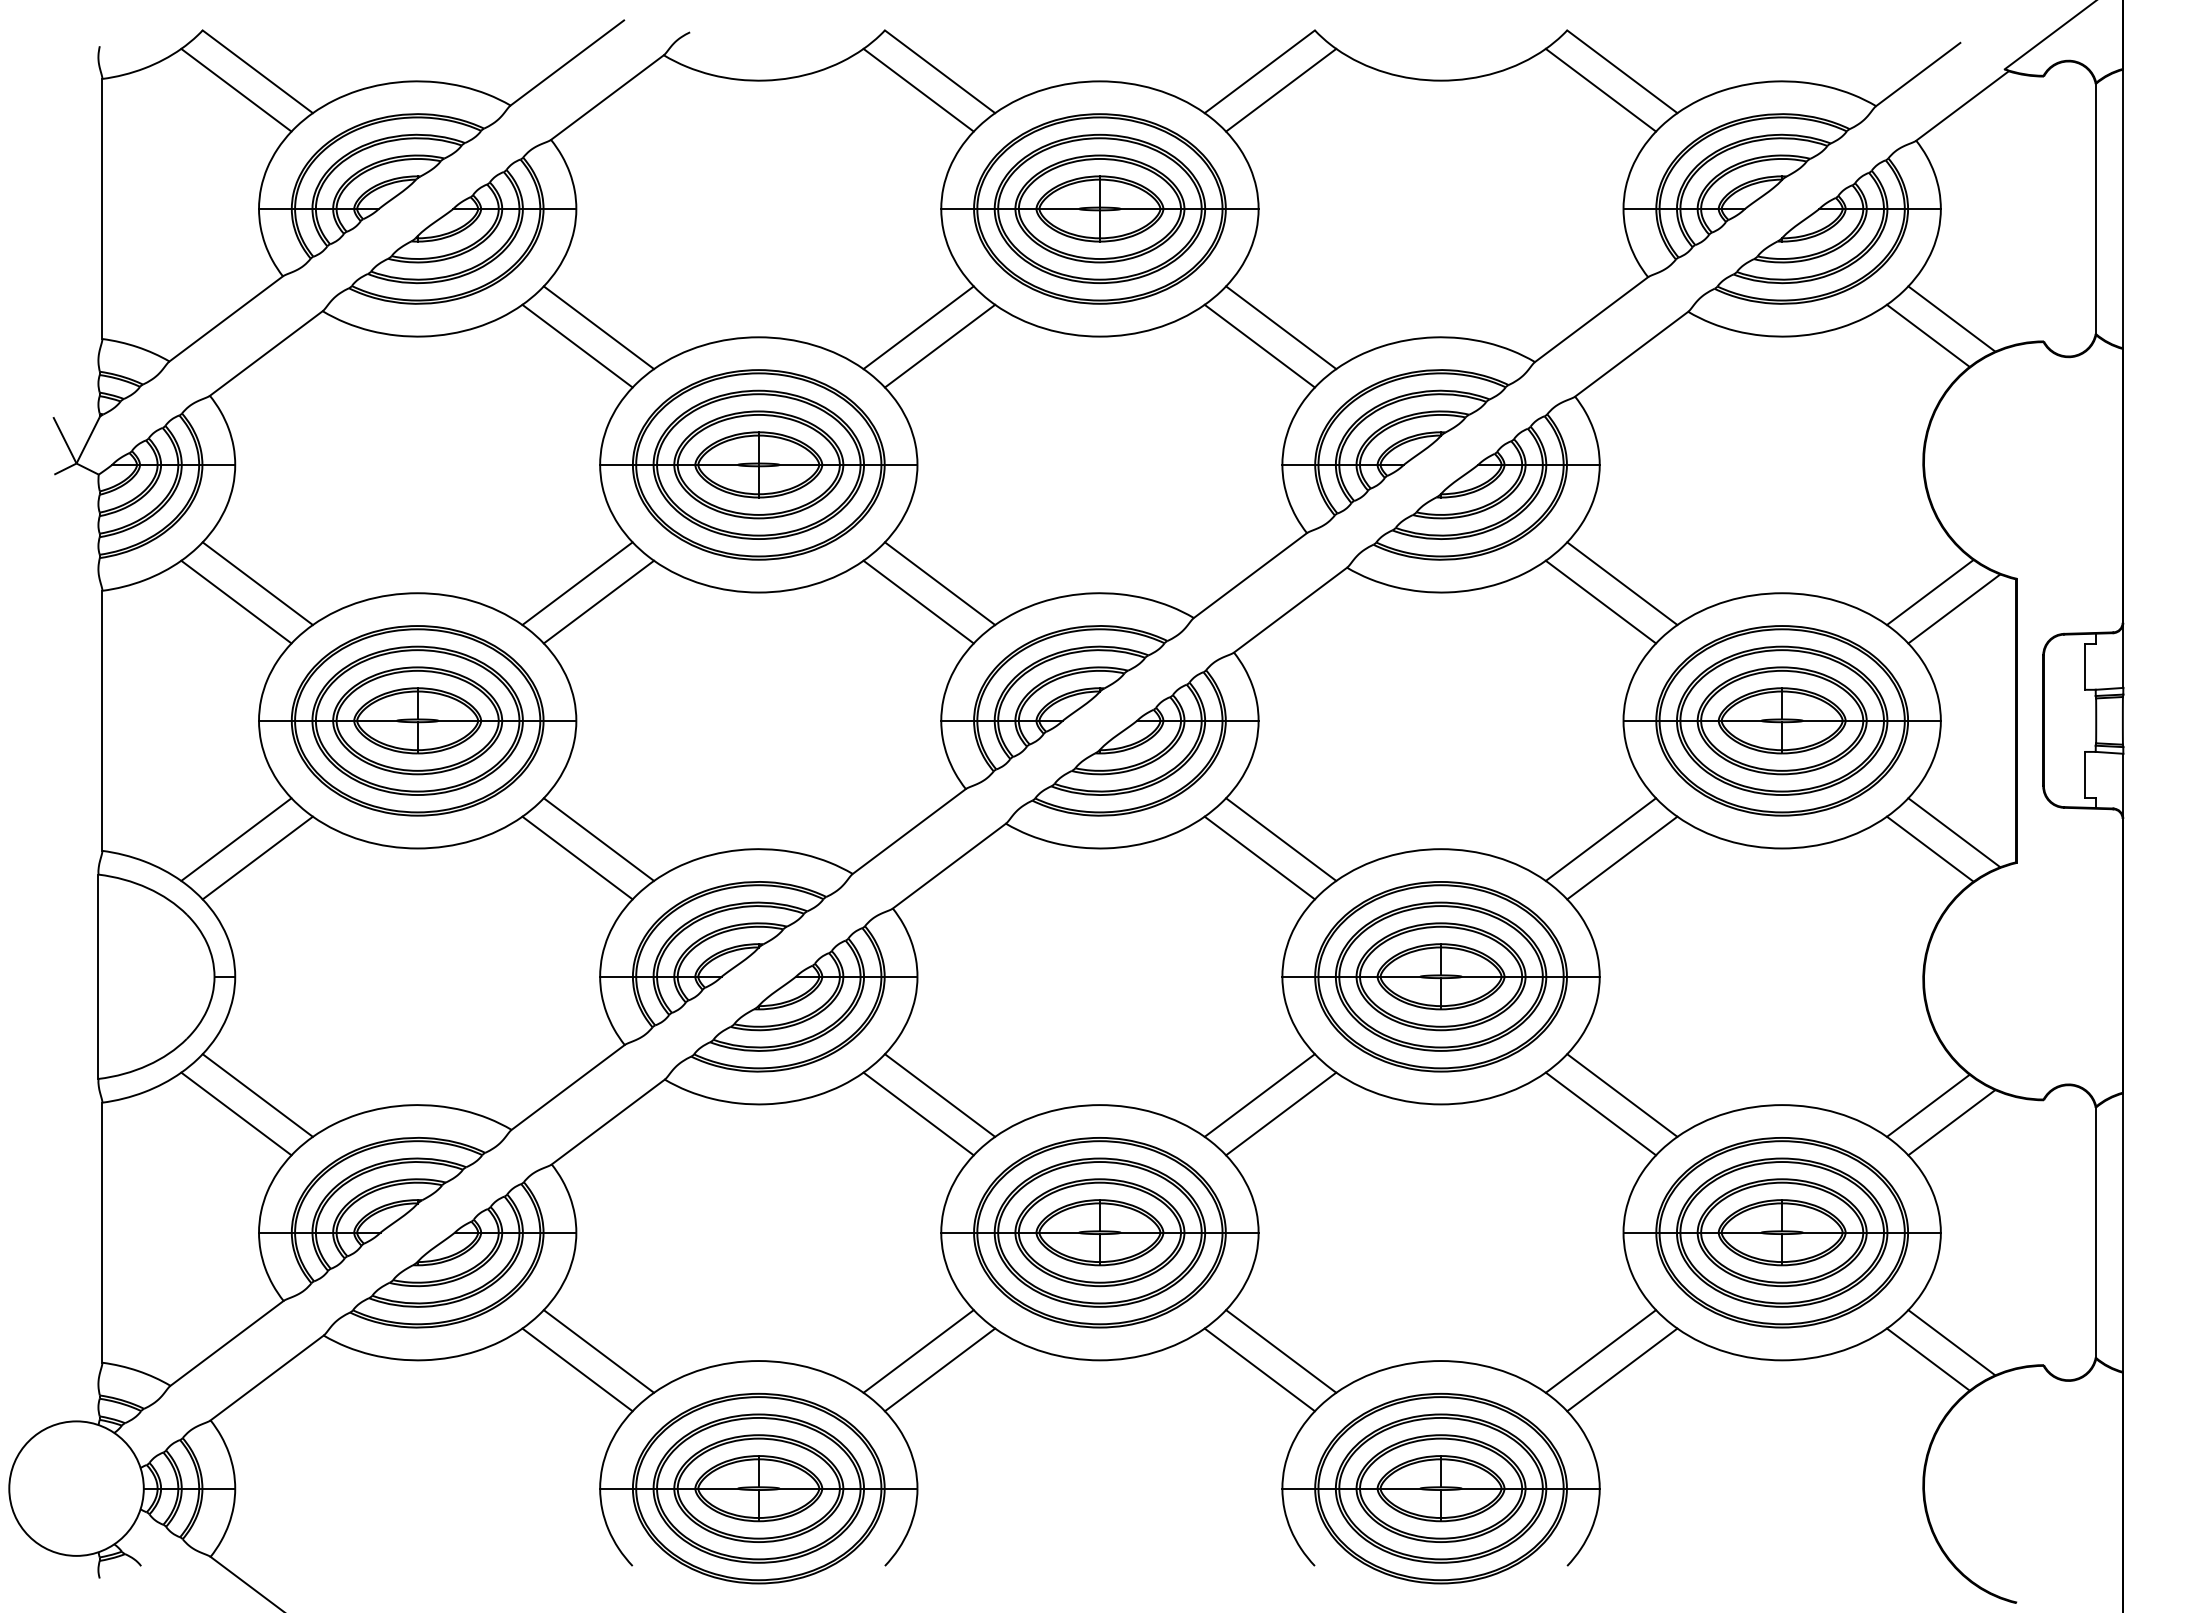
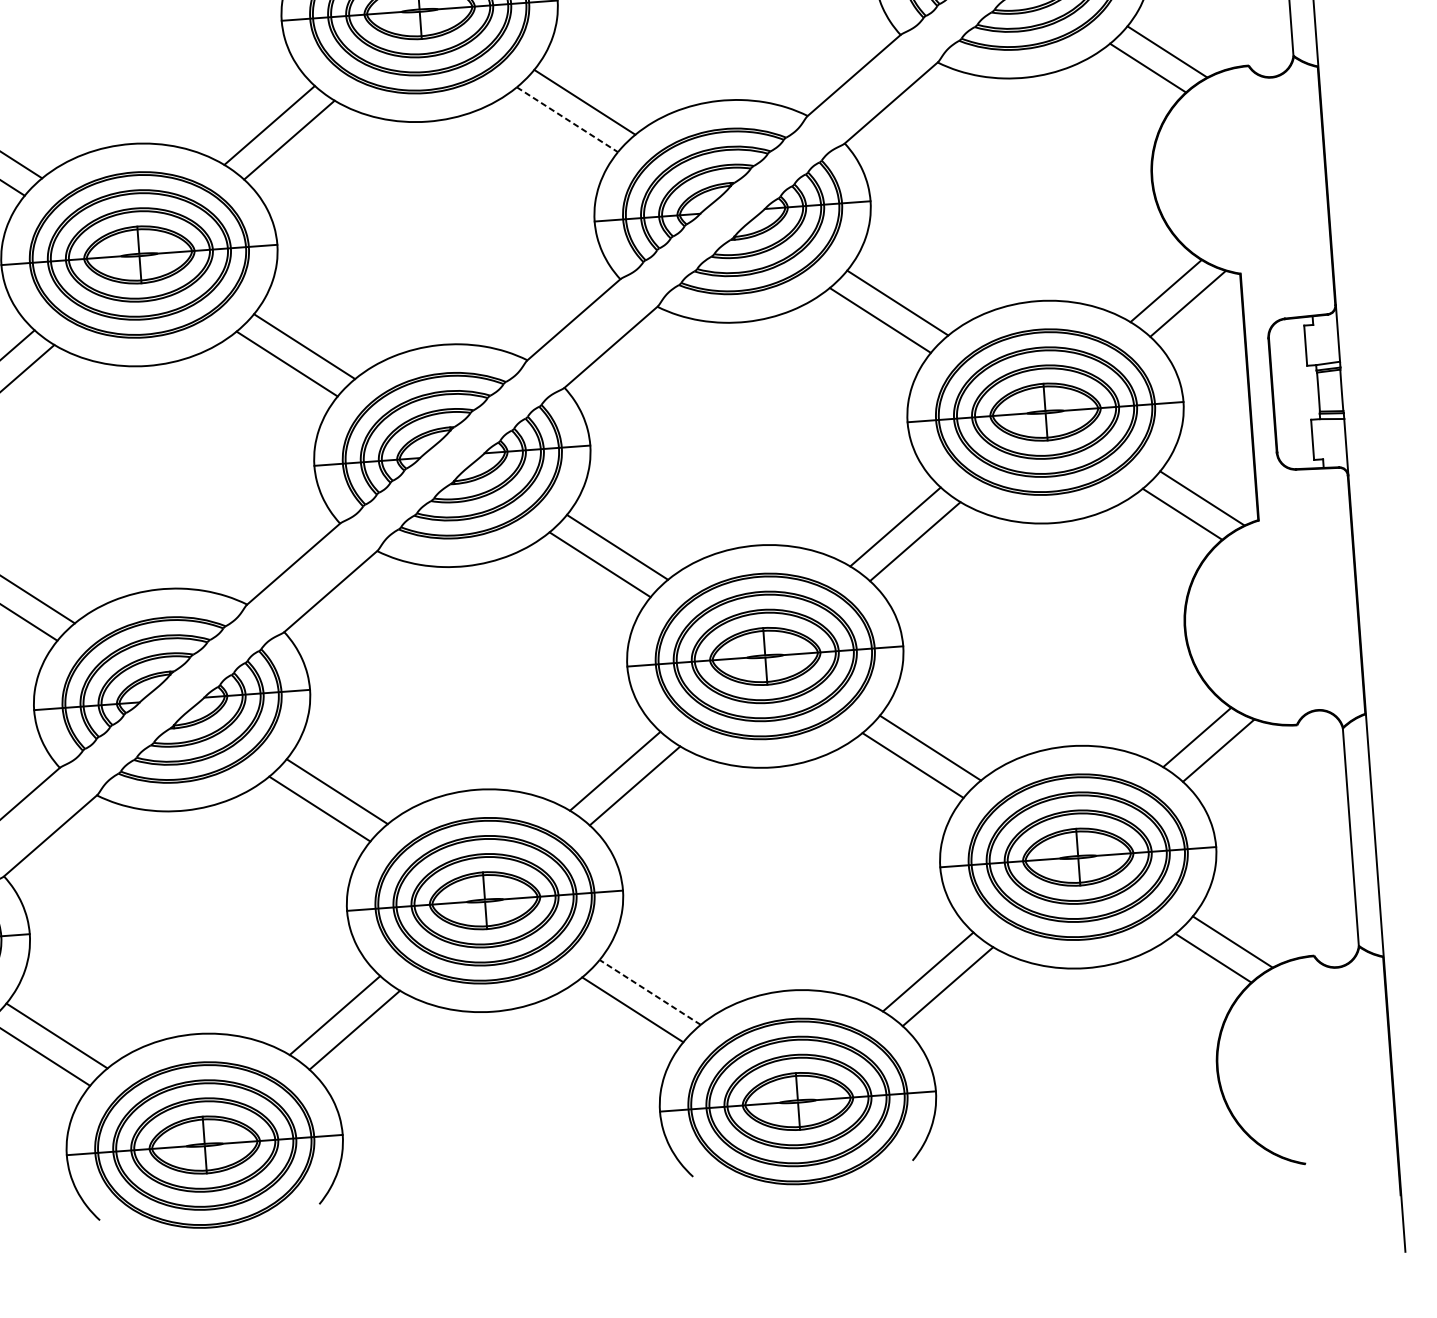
line: (1259, 346) -> (567, 120), solid -> dashed
line: (1281, 1351) -> (650, 992), solid -> dashed

